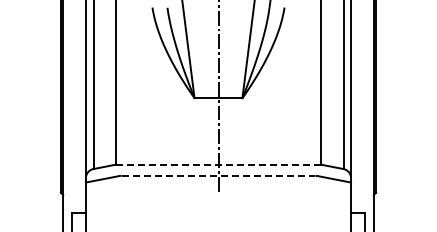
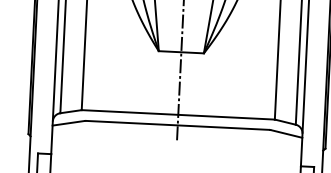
line: (218, 164) -> (178, 114), dashed -> solid
line: (218, 175) -> (177, 125), dashed -> solid

